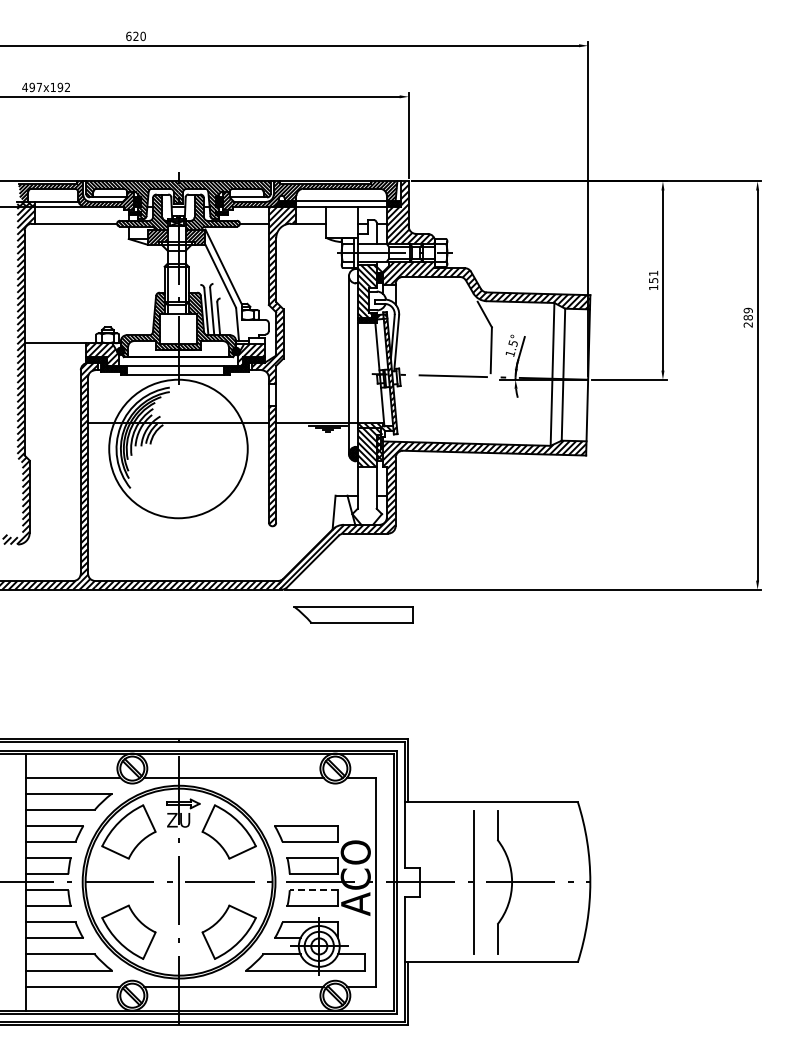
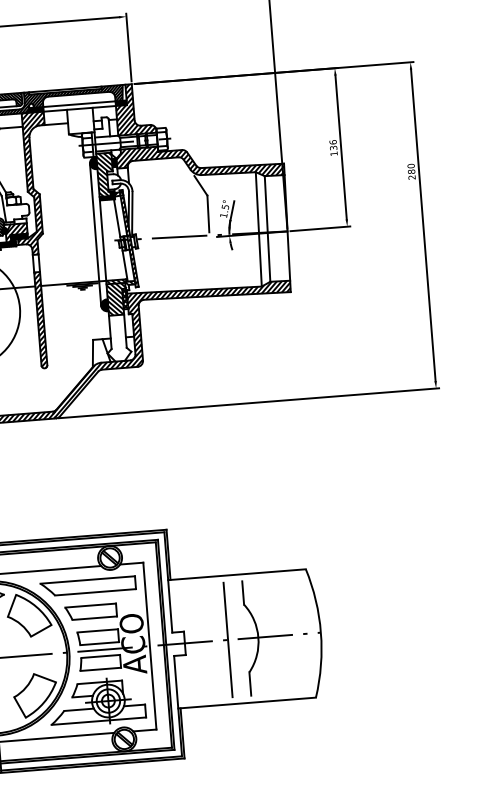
hatch: (353, 275) -> (93, 162), added
text: (653, 276) -> (333, 144), 151 -> 136
text: (748, 310) -> (411, 166), 289 -> 280
part: (353, 614) -> (88, 586), moved
line: (313, 890) -> (100, 656), dashed -> solid

